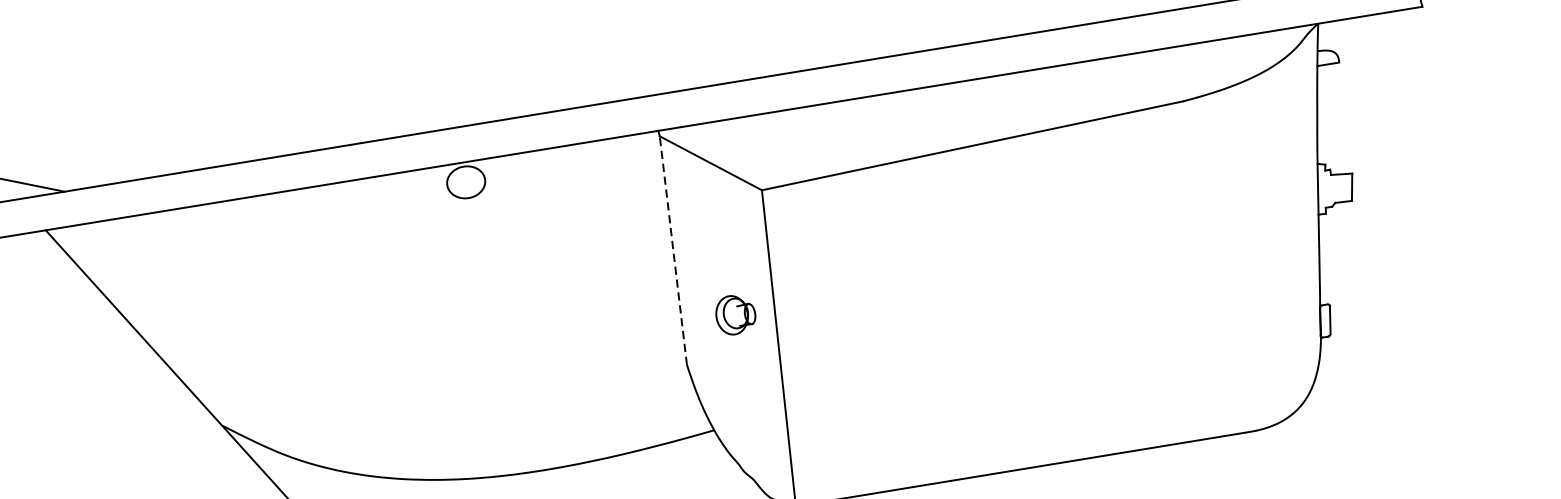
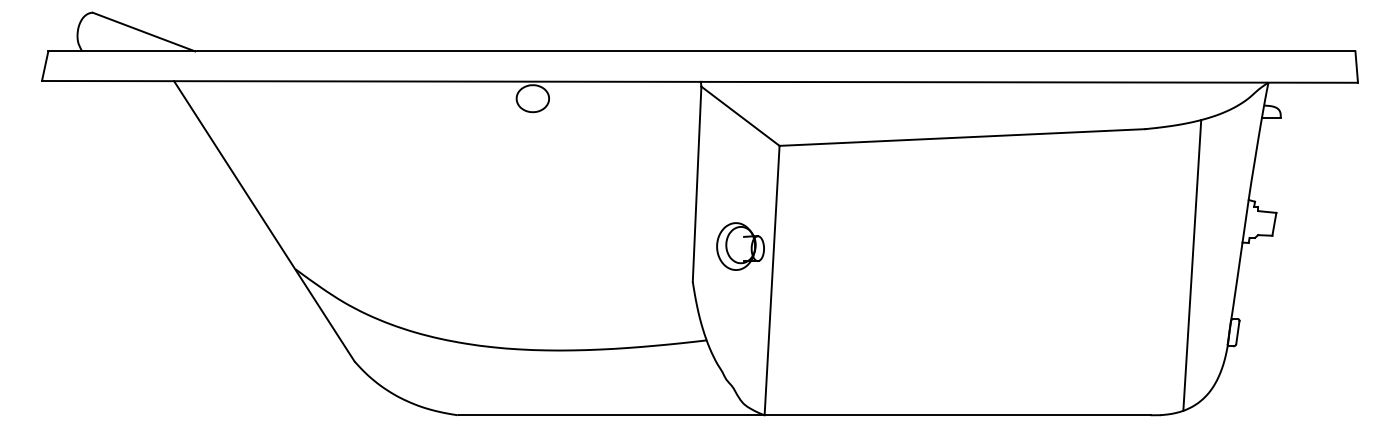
line: (673, 250) -> (697, 184), dashed -> solid
line: (1264, 250) -> (1192, 265), added
part: (735, 314) -> (740, 246), size x1.43

